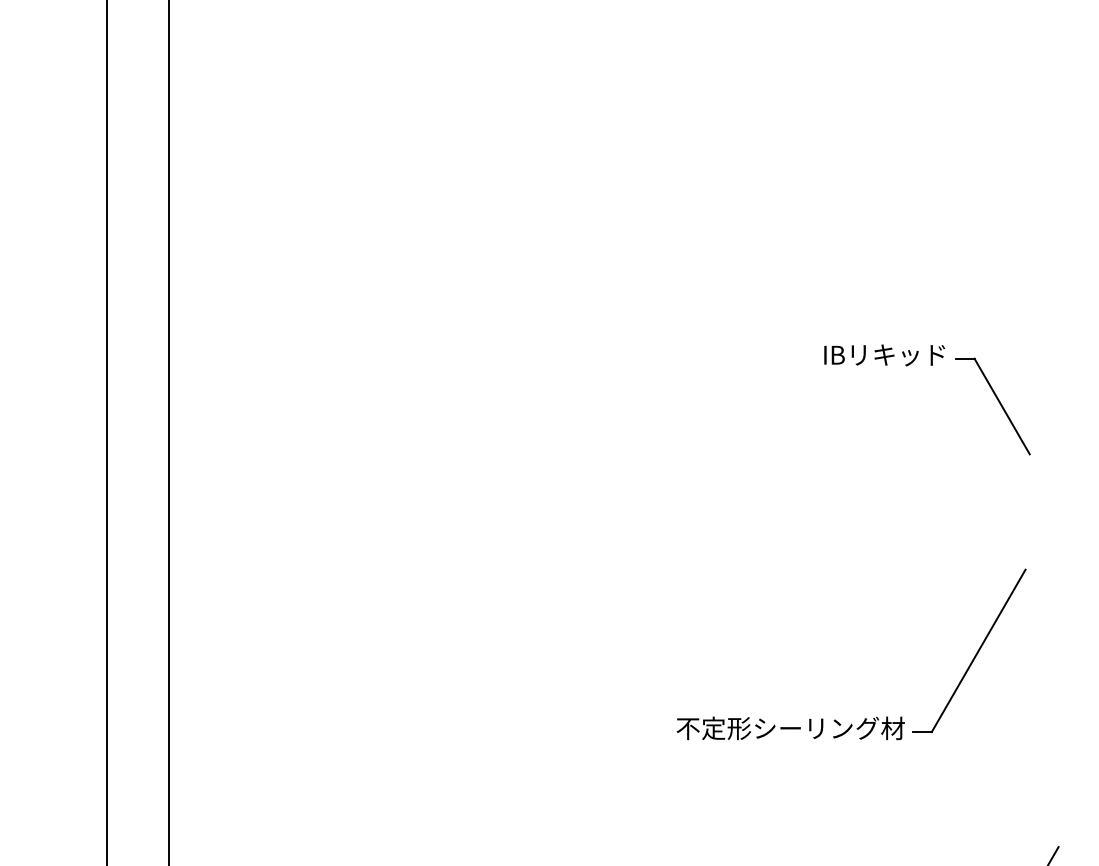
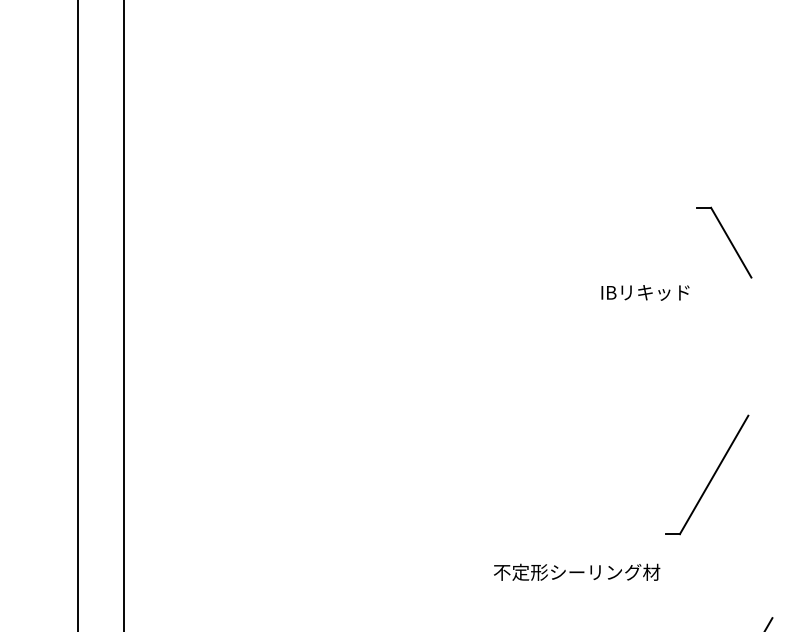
text: (884, 355) -> (645, 293), moved
part: (998, 402) -> (728, 239), moved
text: (790, 728) -> (576, 572), moved

